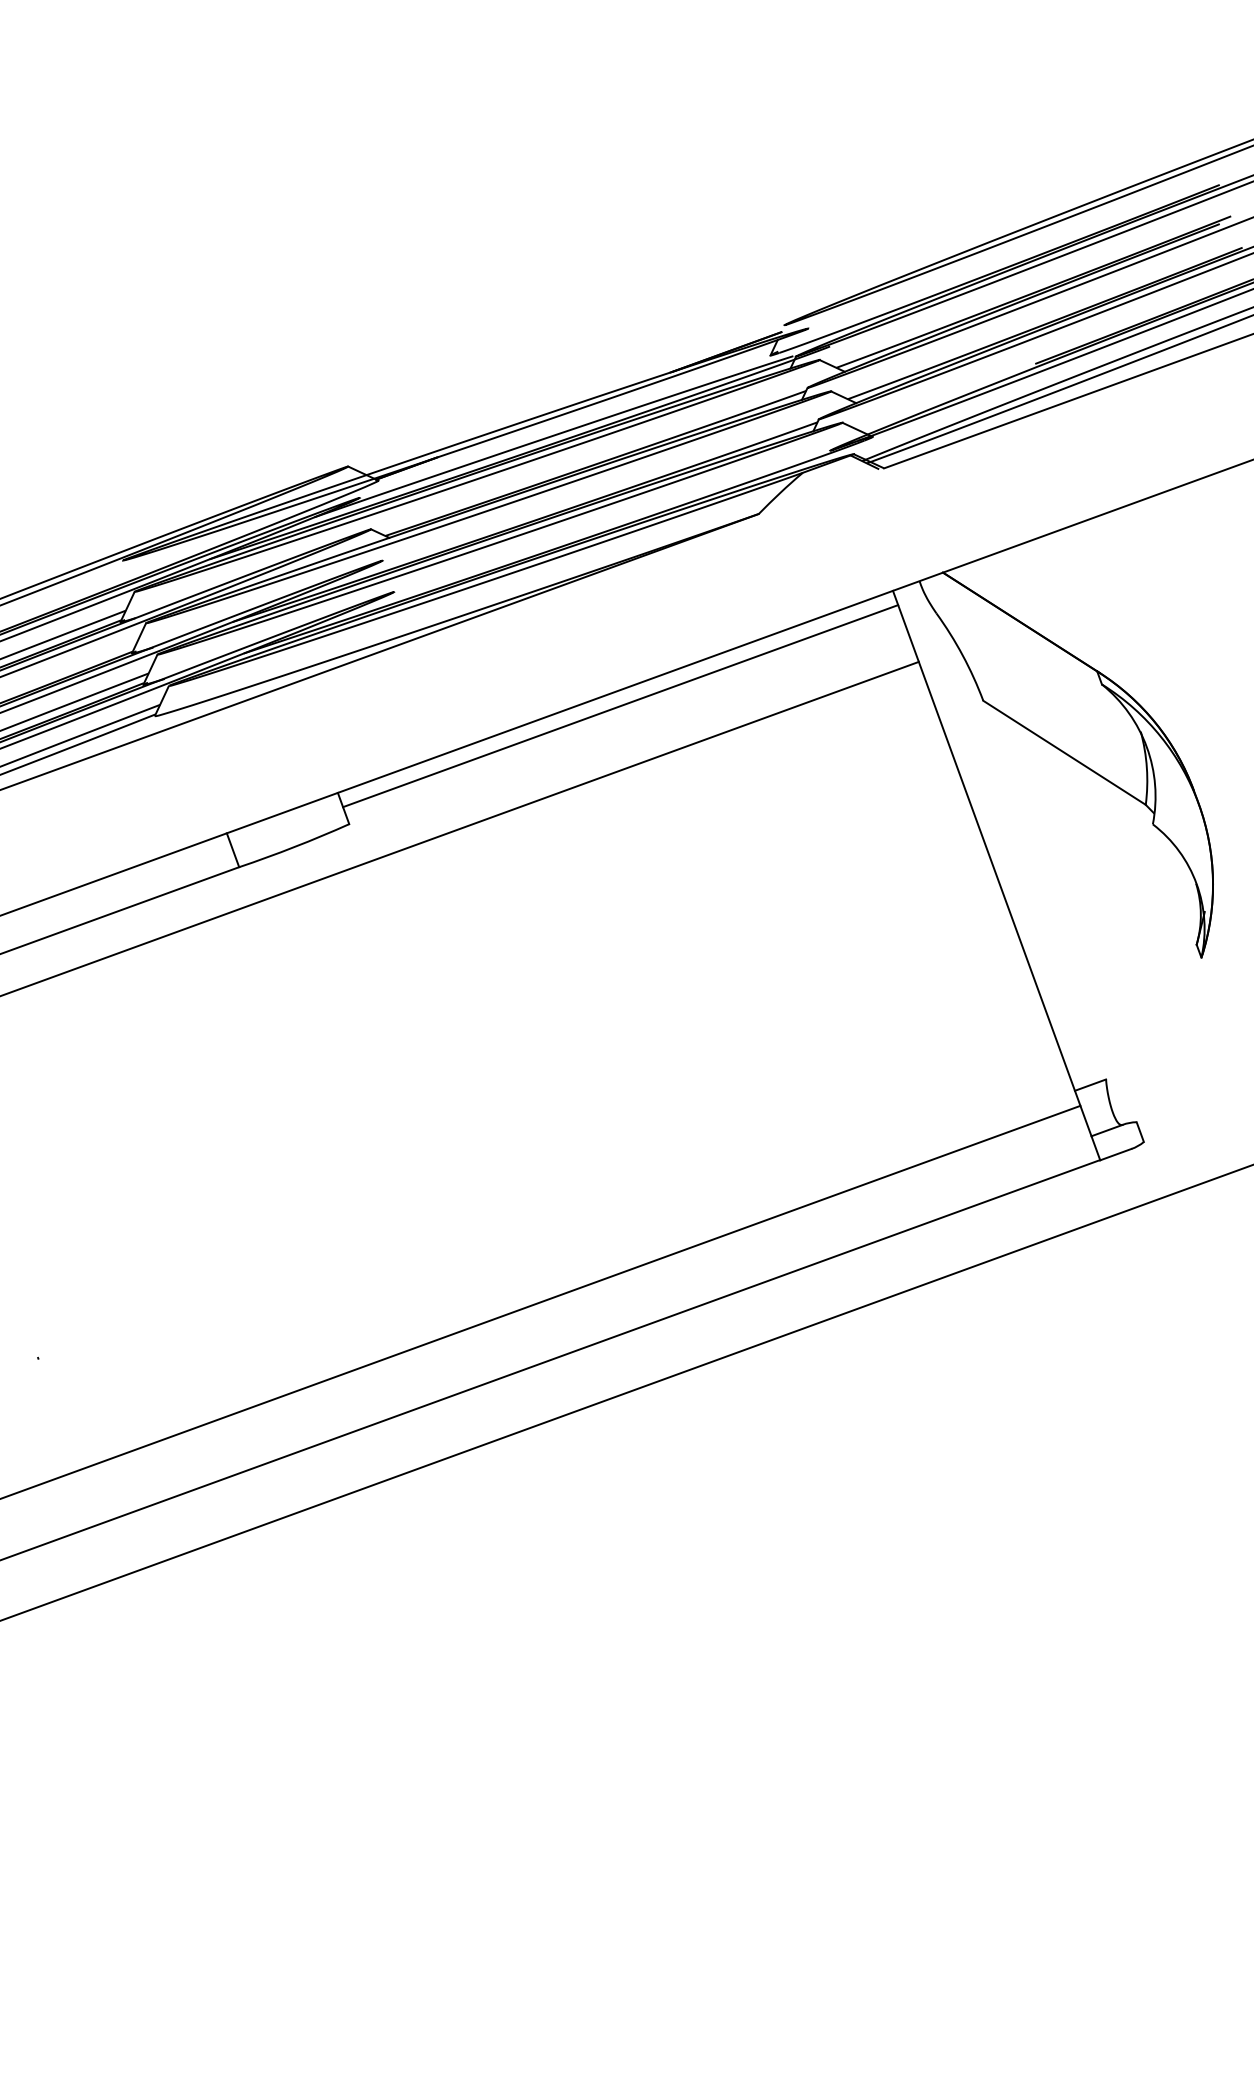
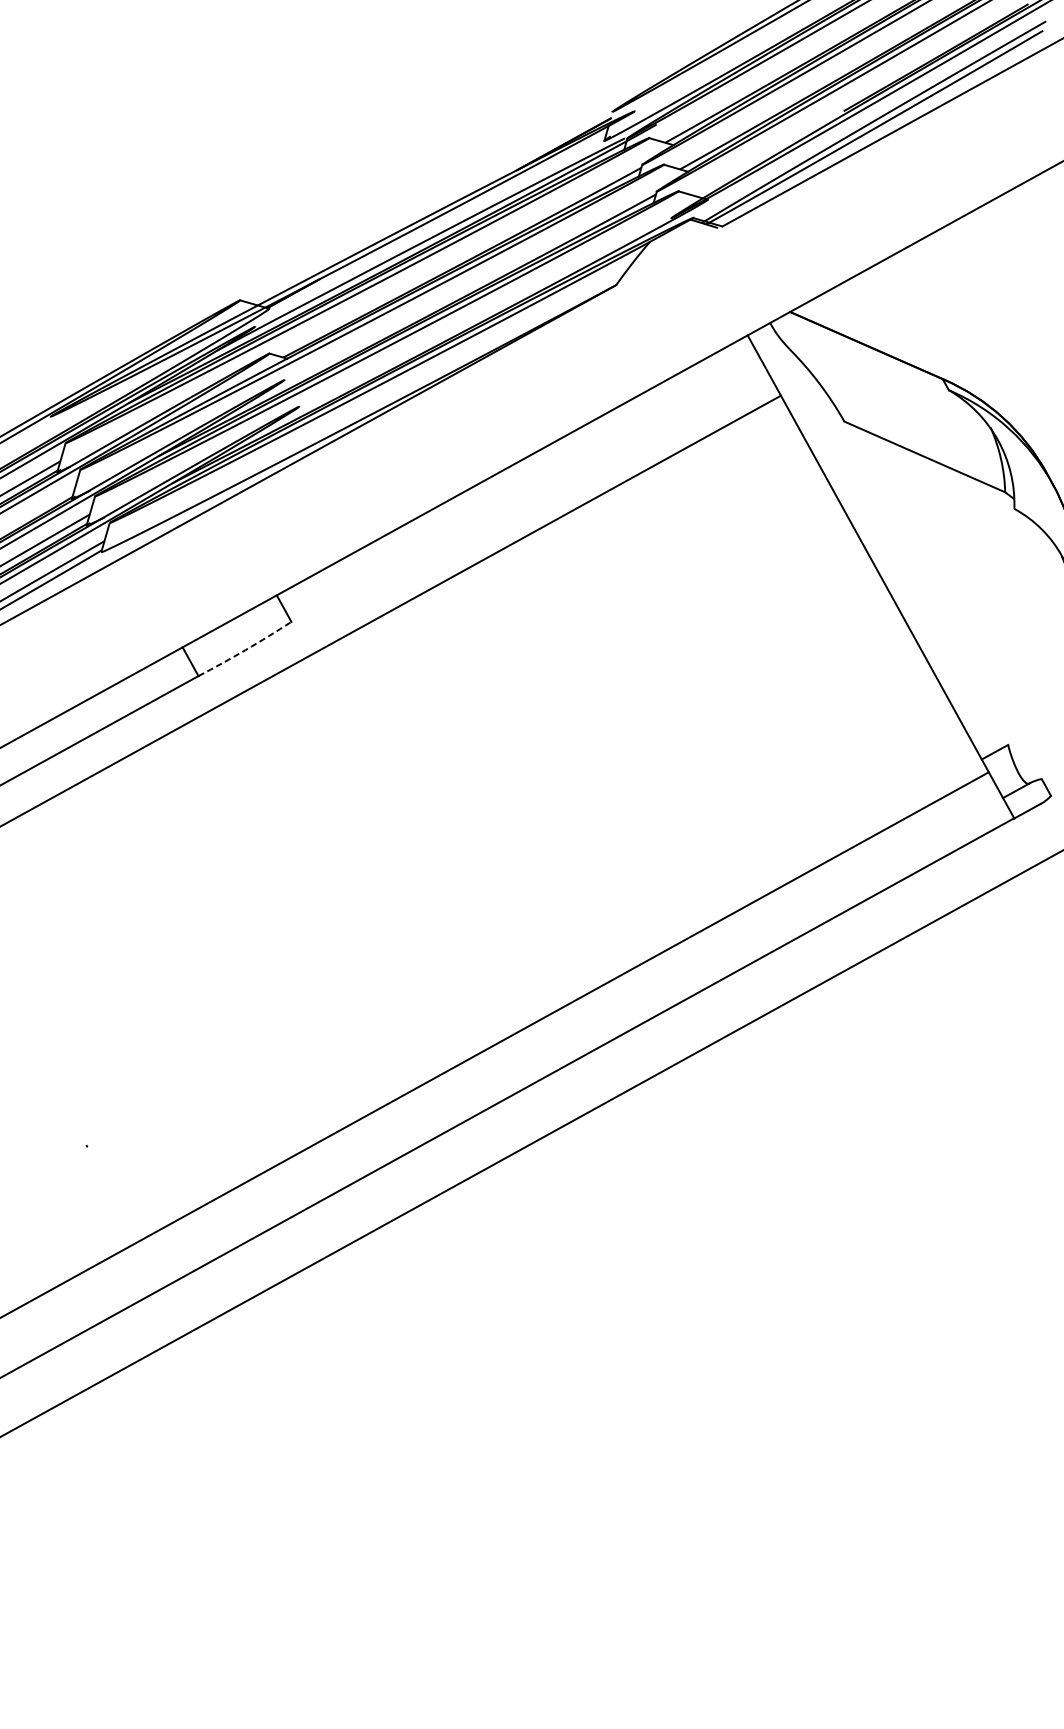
line: (620, 706) -> (518, 477), removed
arc: (294, 846) -> (245, 649), solid -> dashed

